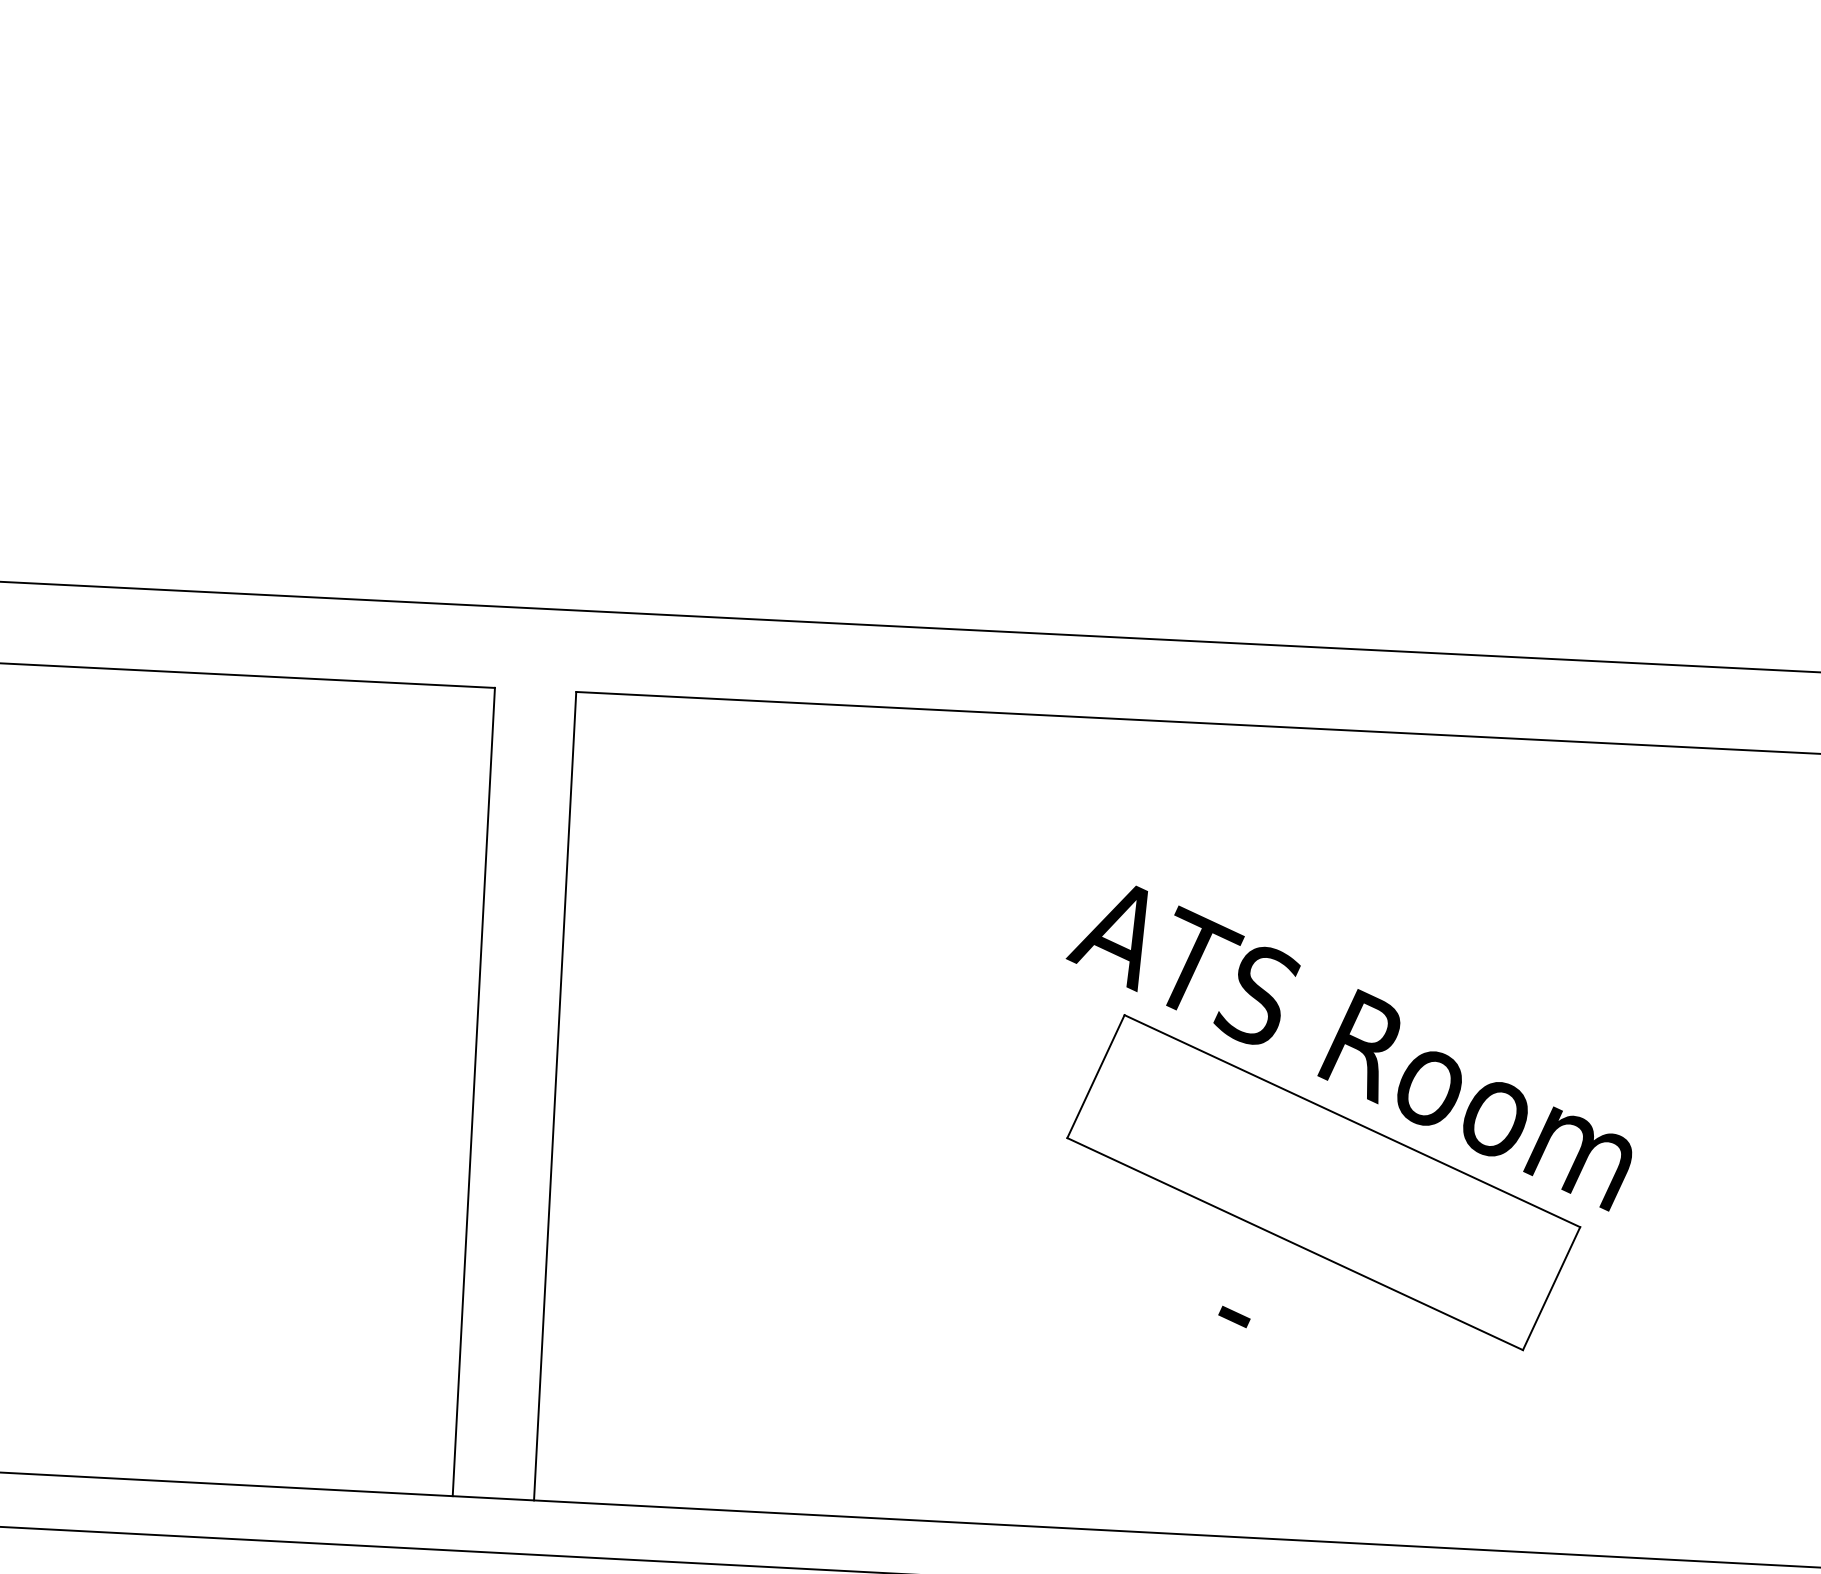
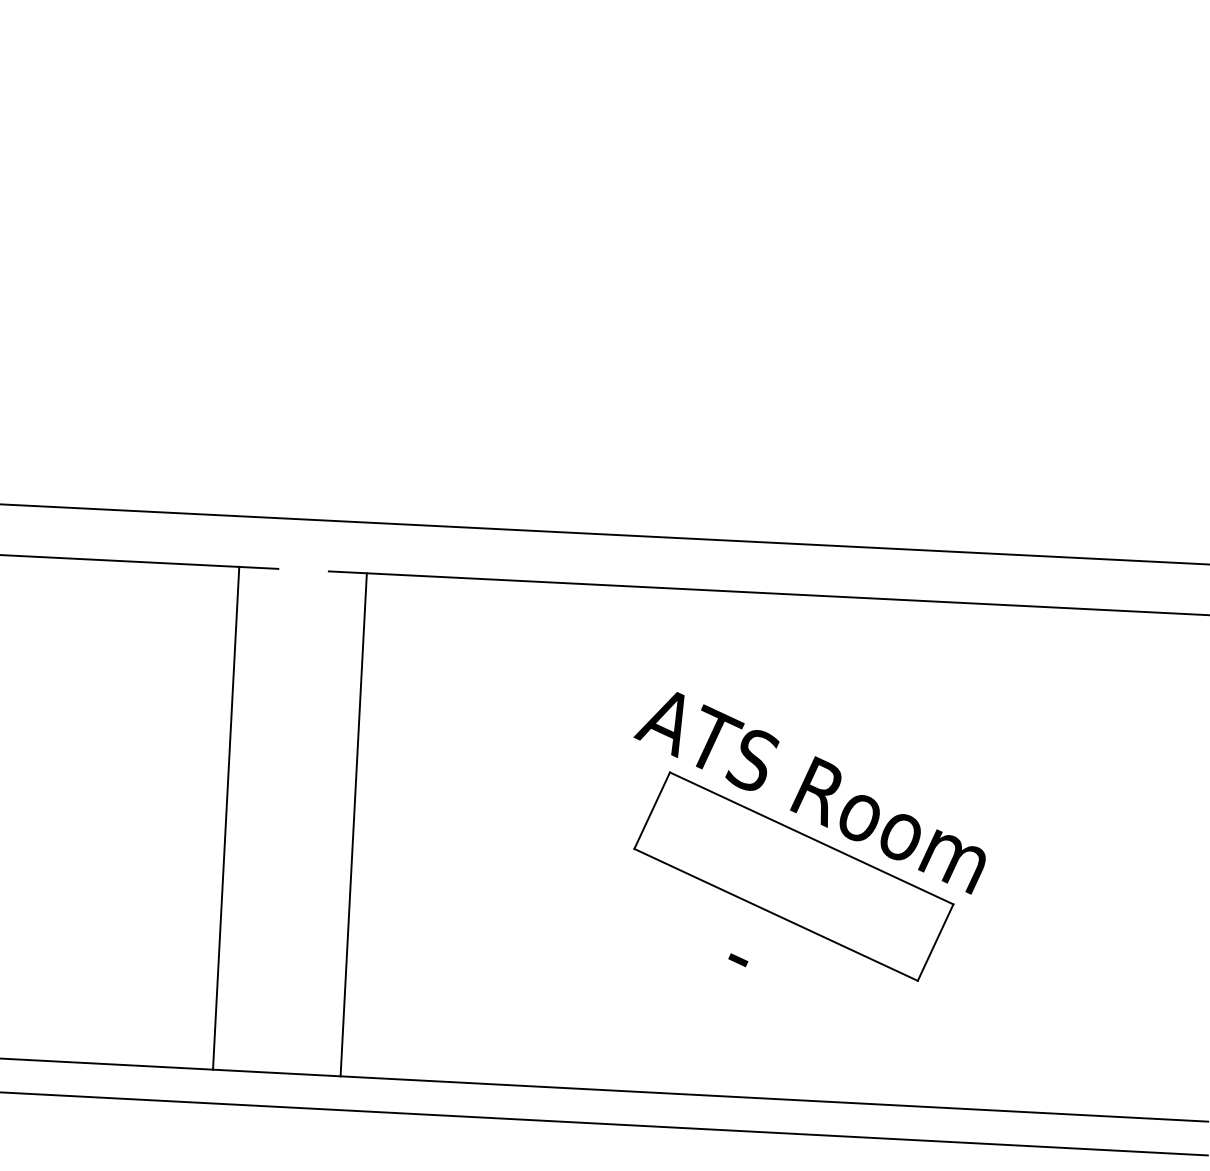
line: (474, 1090) -> (226, 817), moved
line: (554, 1095) -> (353, 824), moved

